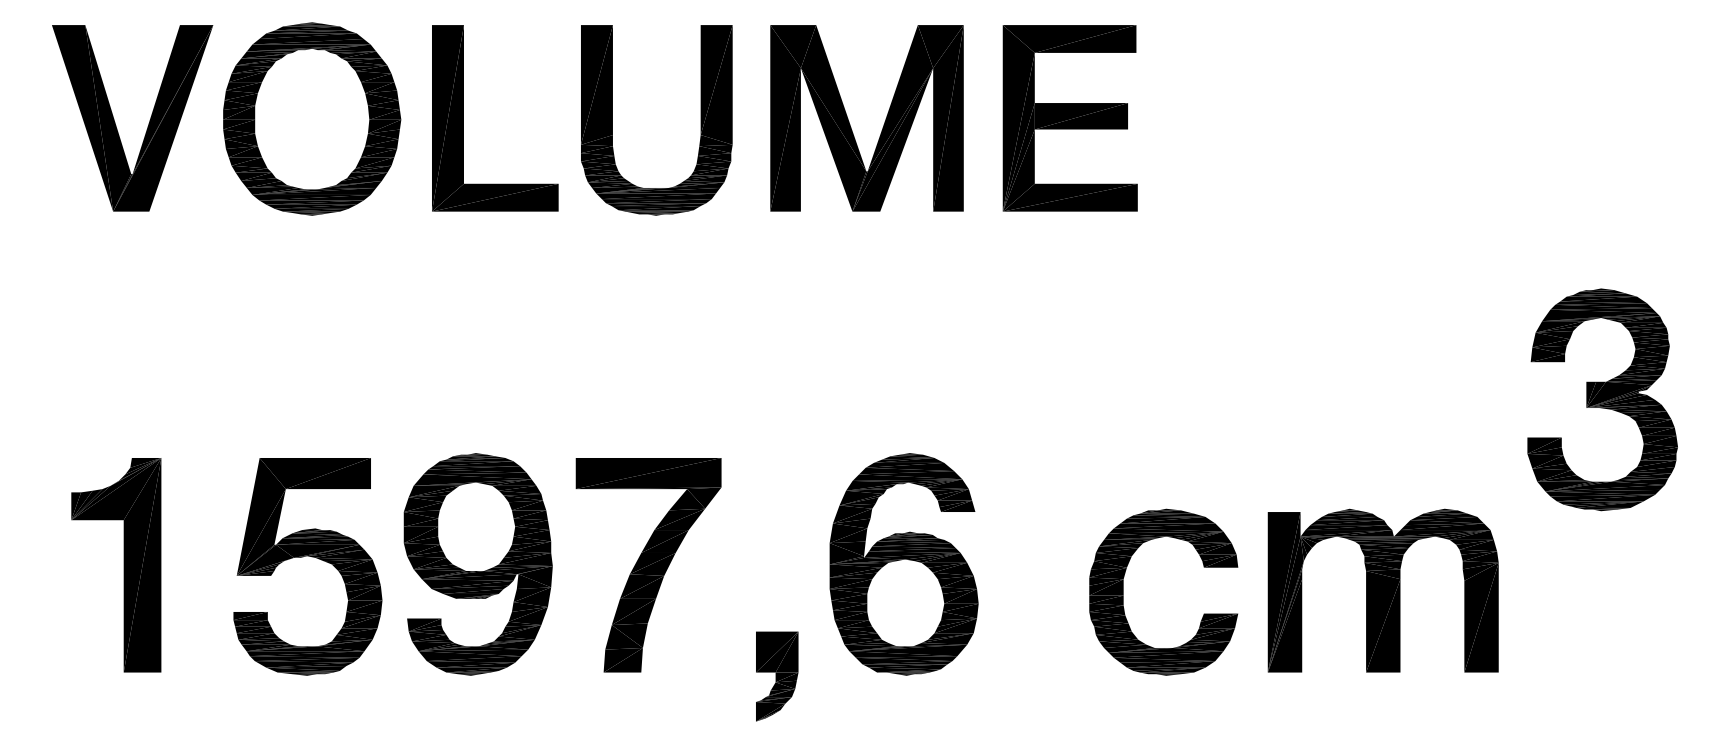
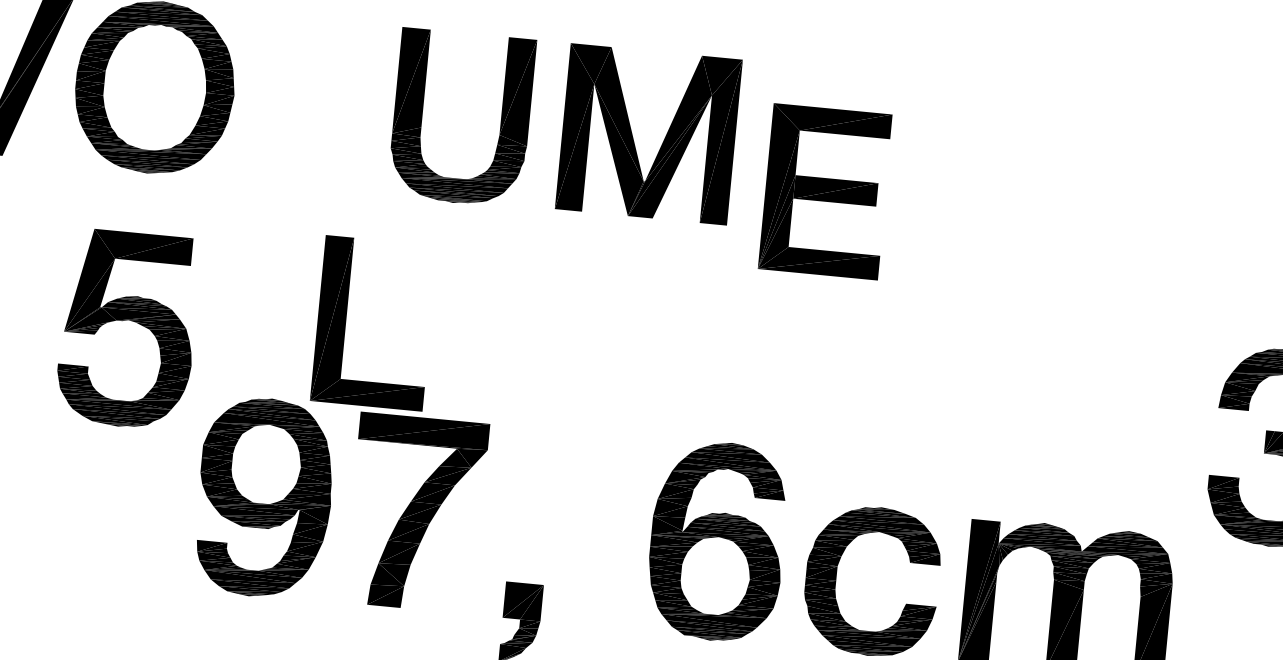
part: (463, 118) -> (345, 320), moved
part: (1069, 118) -> (825, 191), moved
part: (303, 557) -> (124, 321), moved
part: (903, 564) -> (716, 541), moved

